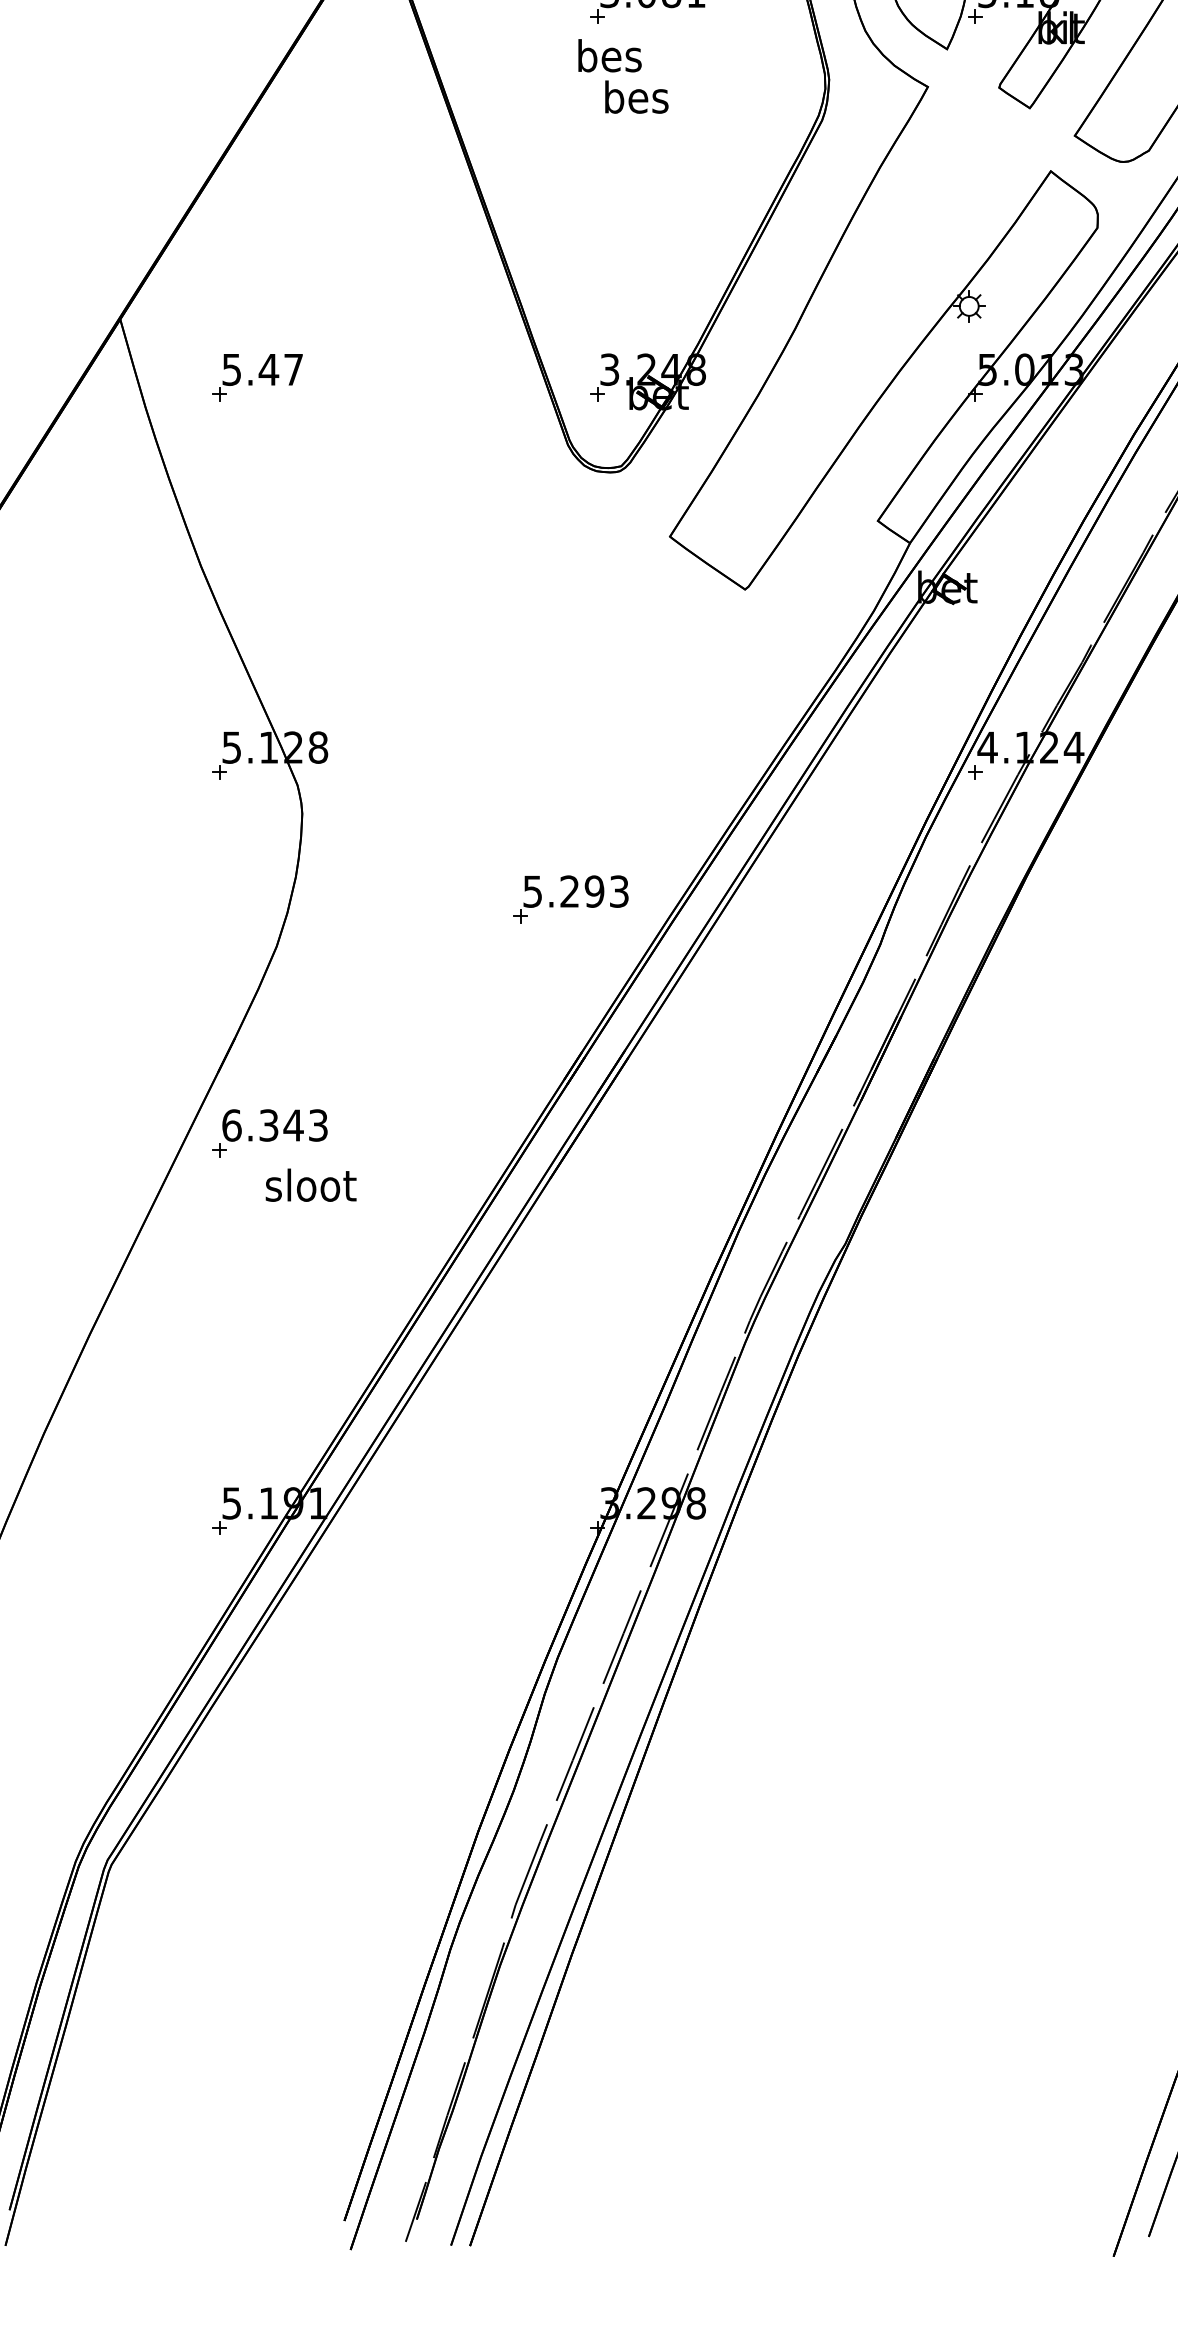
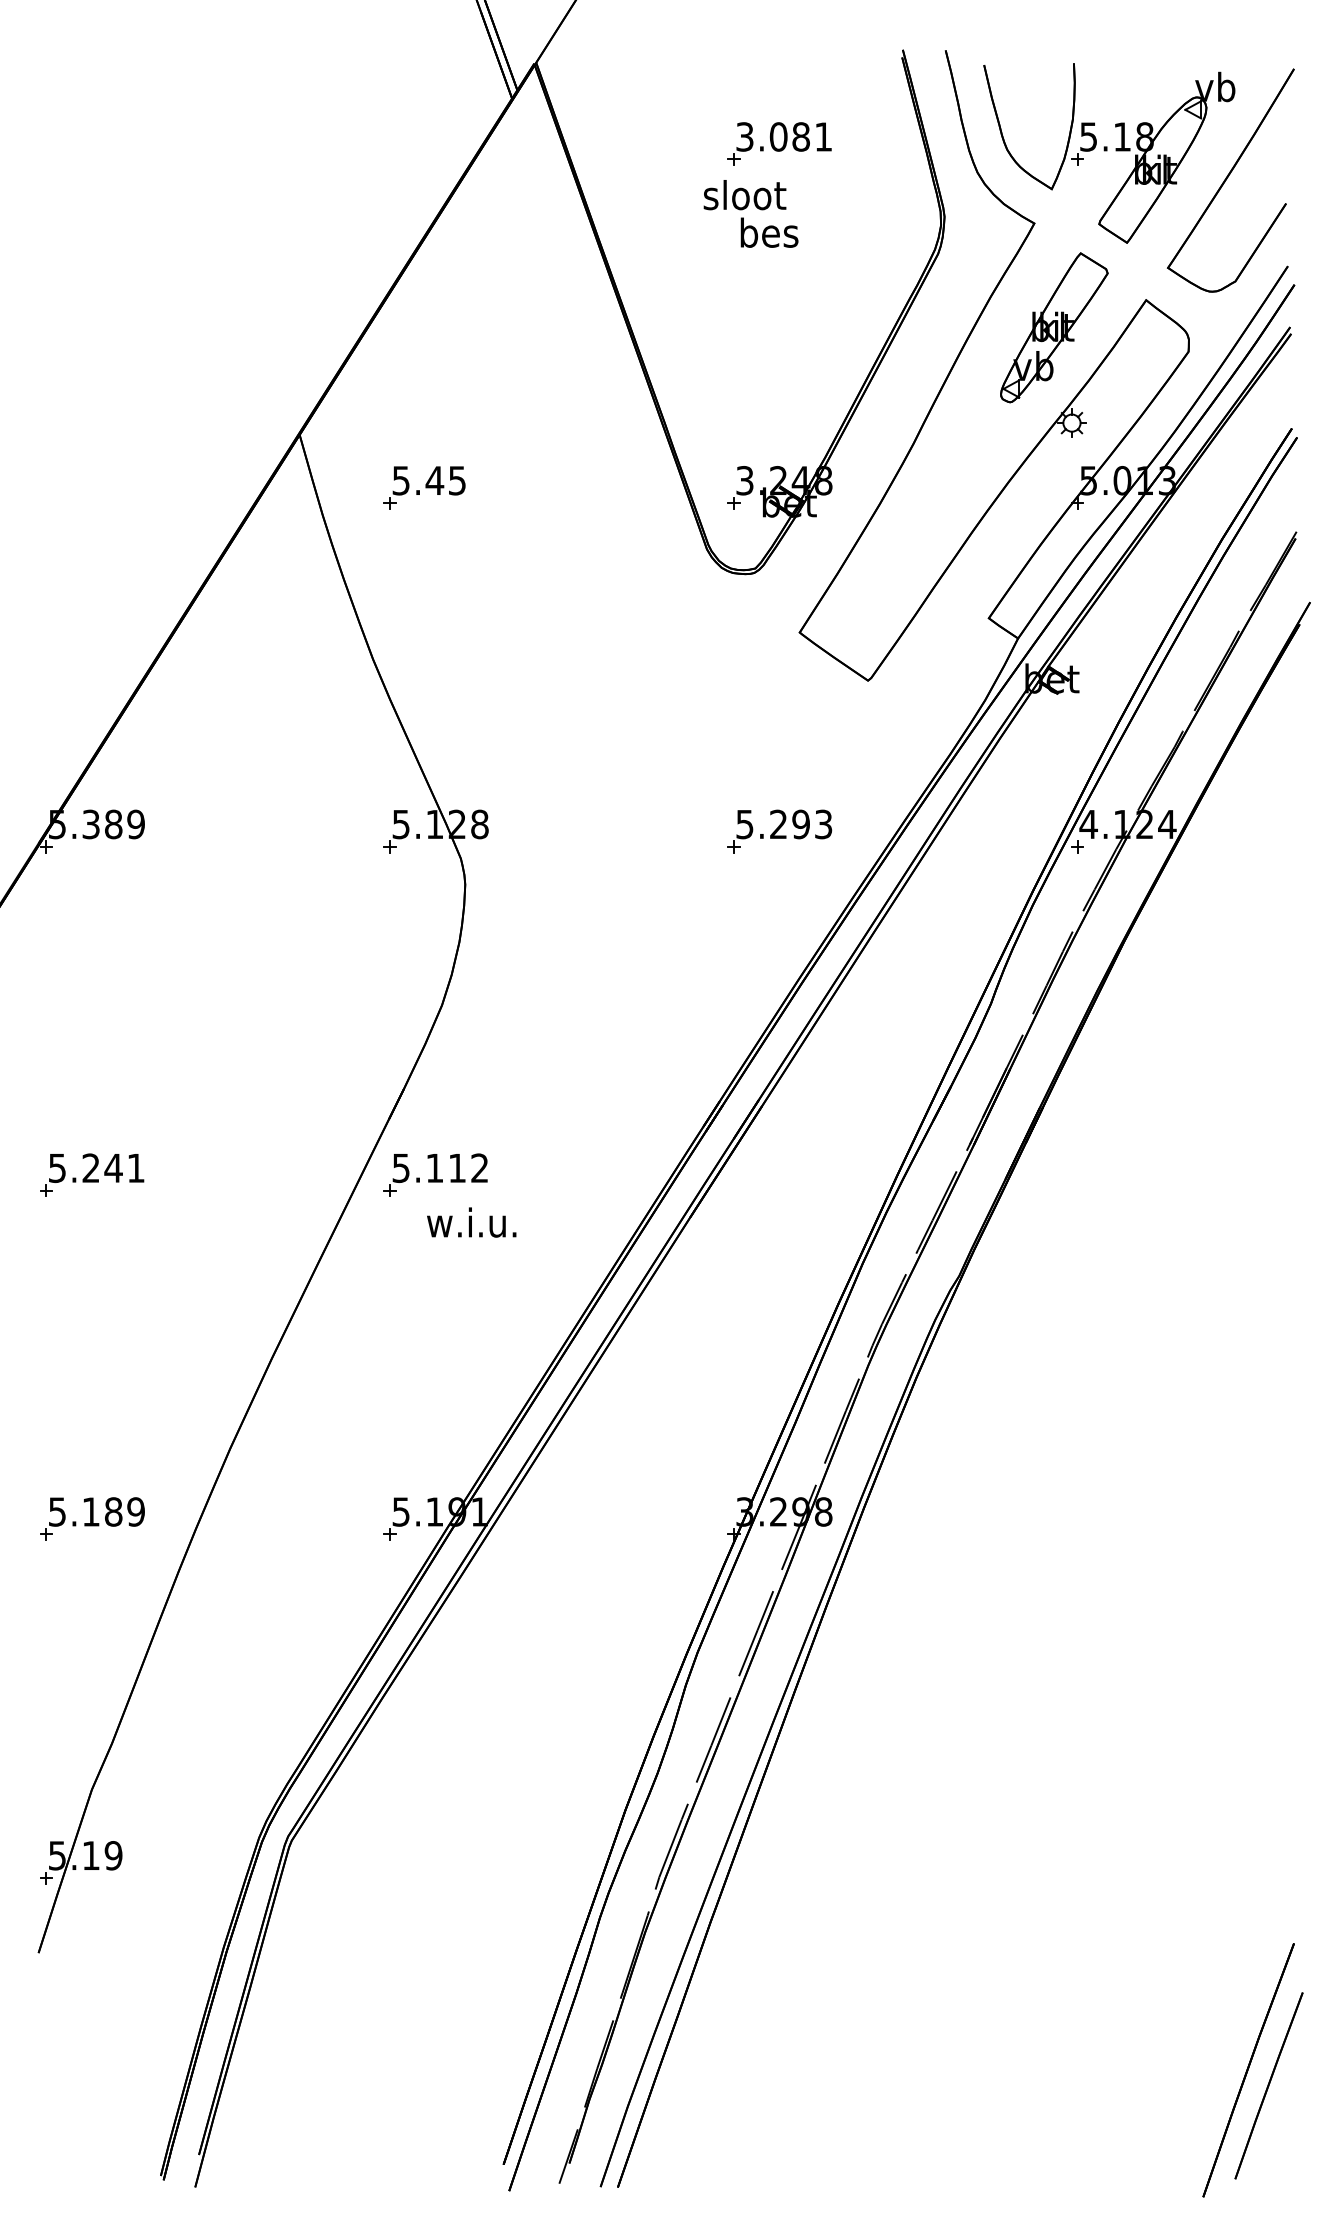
text: (609, 56) -> (744, 195), bes -> sloot
part: (950, 201) -> (1054, 327), added
text: (293, 369) -> (457, 480), 5.47 -> 5.45
part: (570, 899) -> (779, 831), moved
text: (275, 1125) -> (440, 1168), 6.343 -> 5.112
text: (309, 1185) -> (471, 1222), sloot -> w.i.u.

